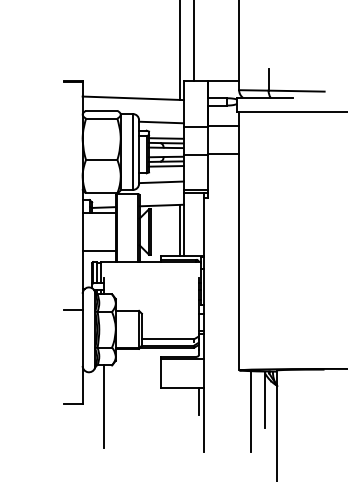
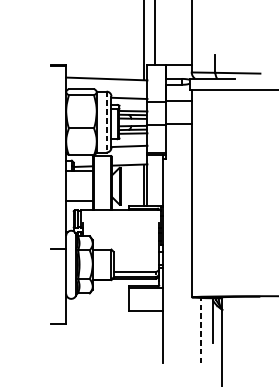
line: (132, 152) -> (106, 122), solid -> dashed
line: (198, 401) -> (159, 322), removed
line: (104, 406) -> (83, 326), removed
line: (251, 411) -> (201, 330), solid -> dashed

